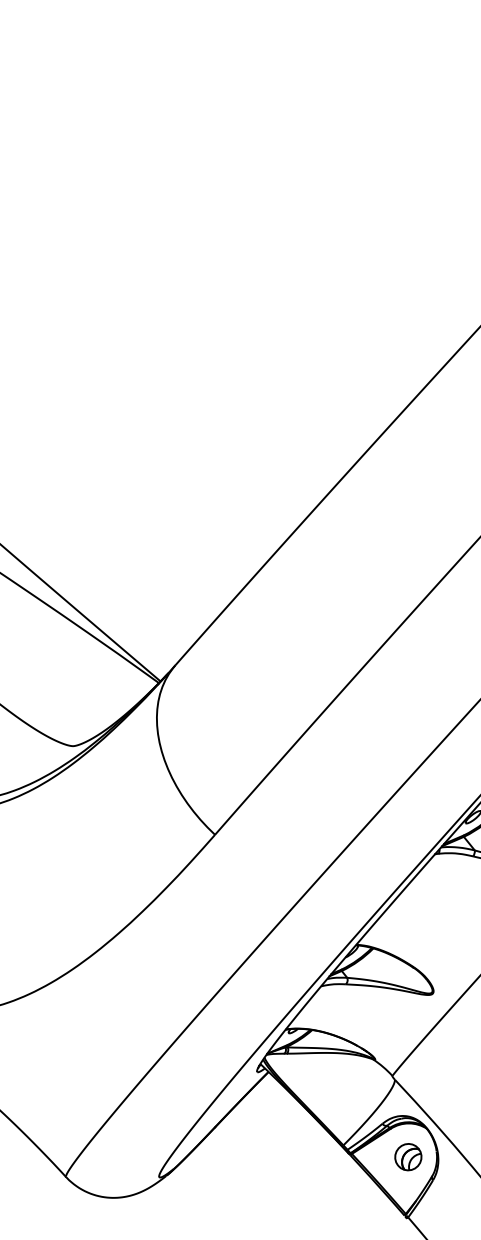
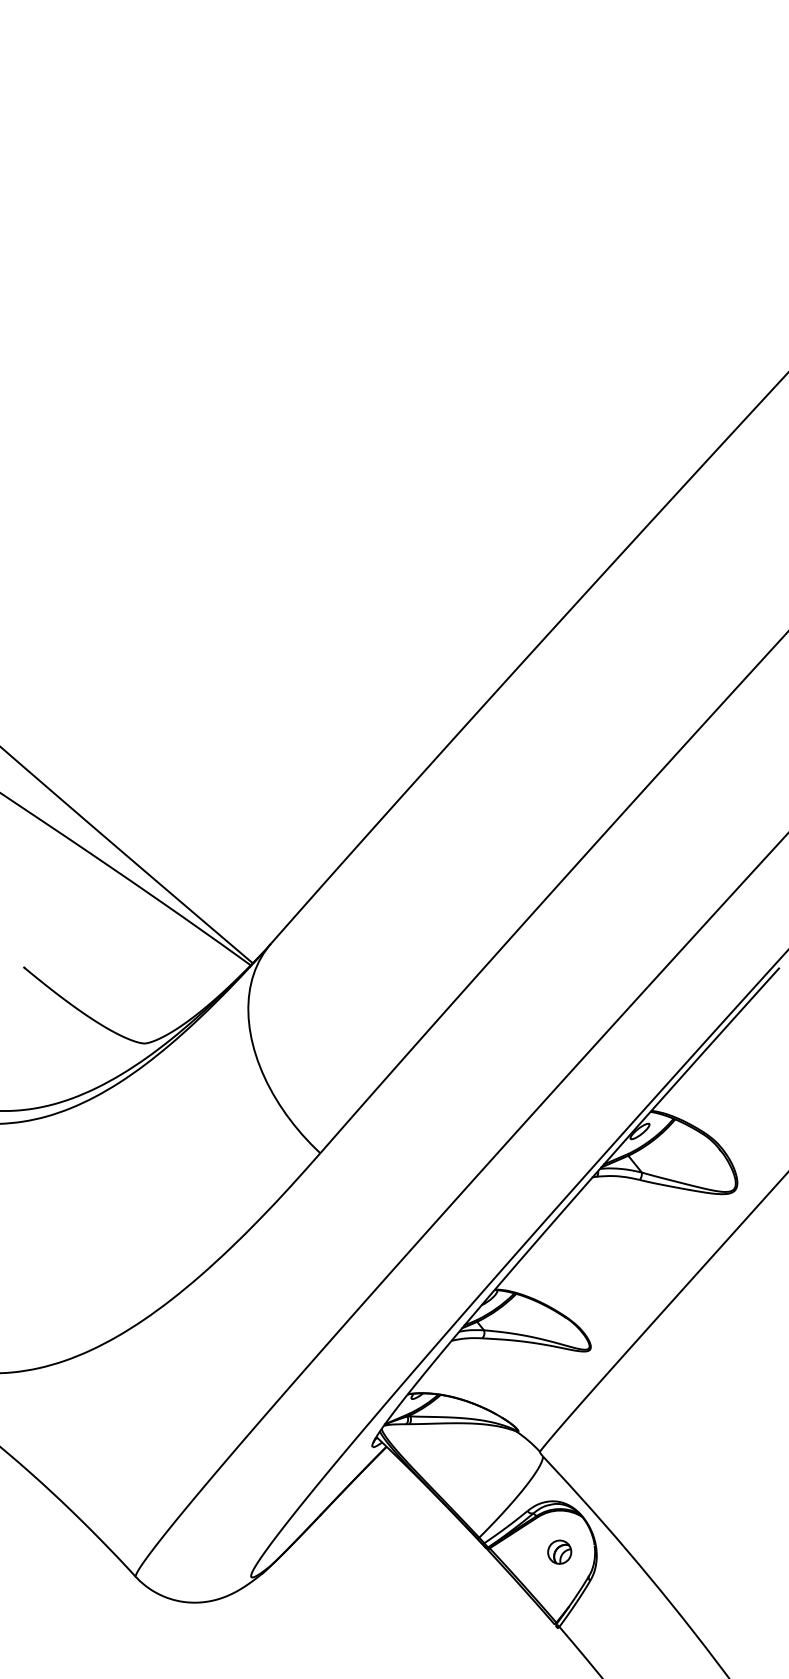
part: (408, 1156) -> (559, 1551), size x0.71

